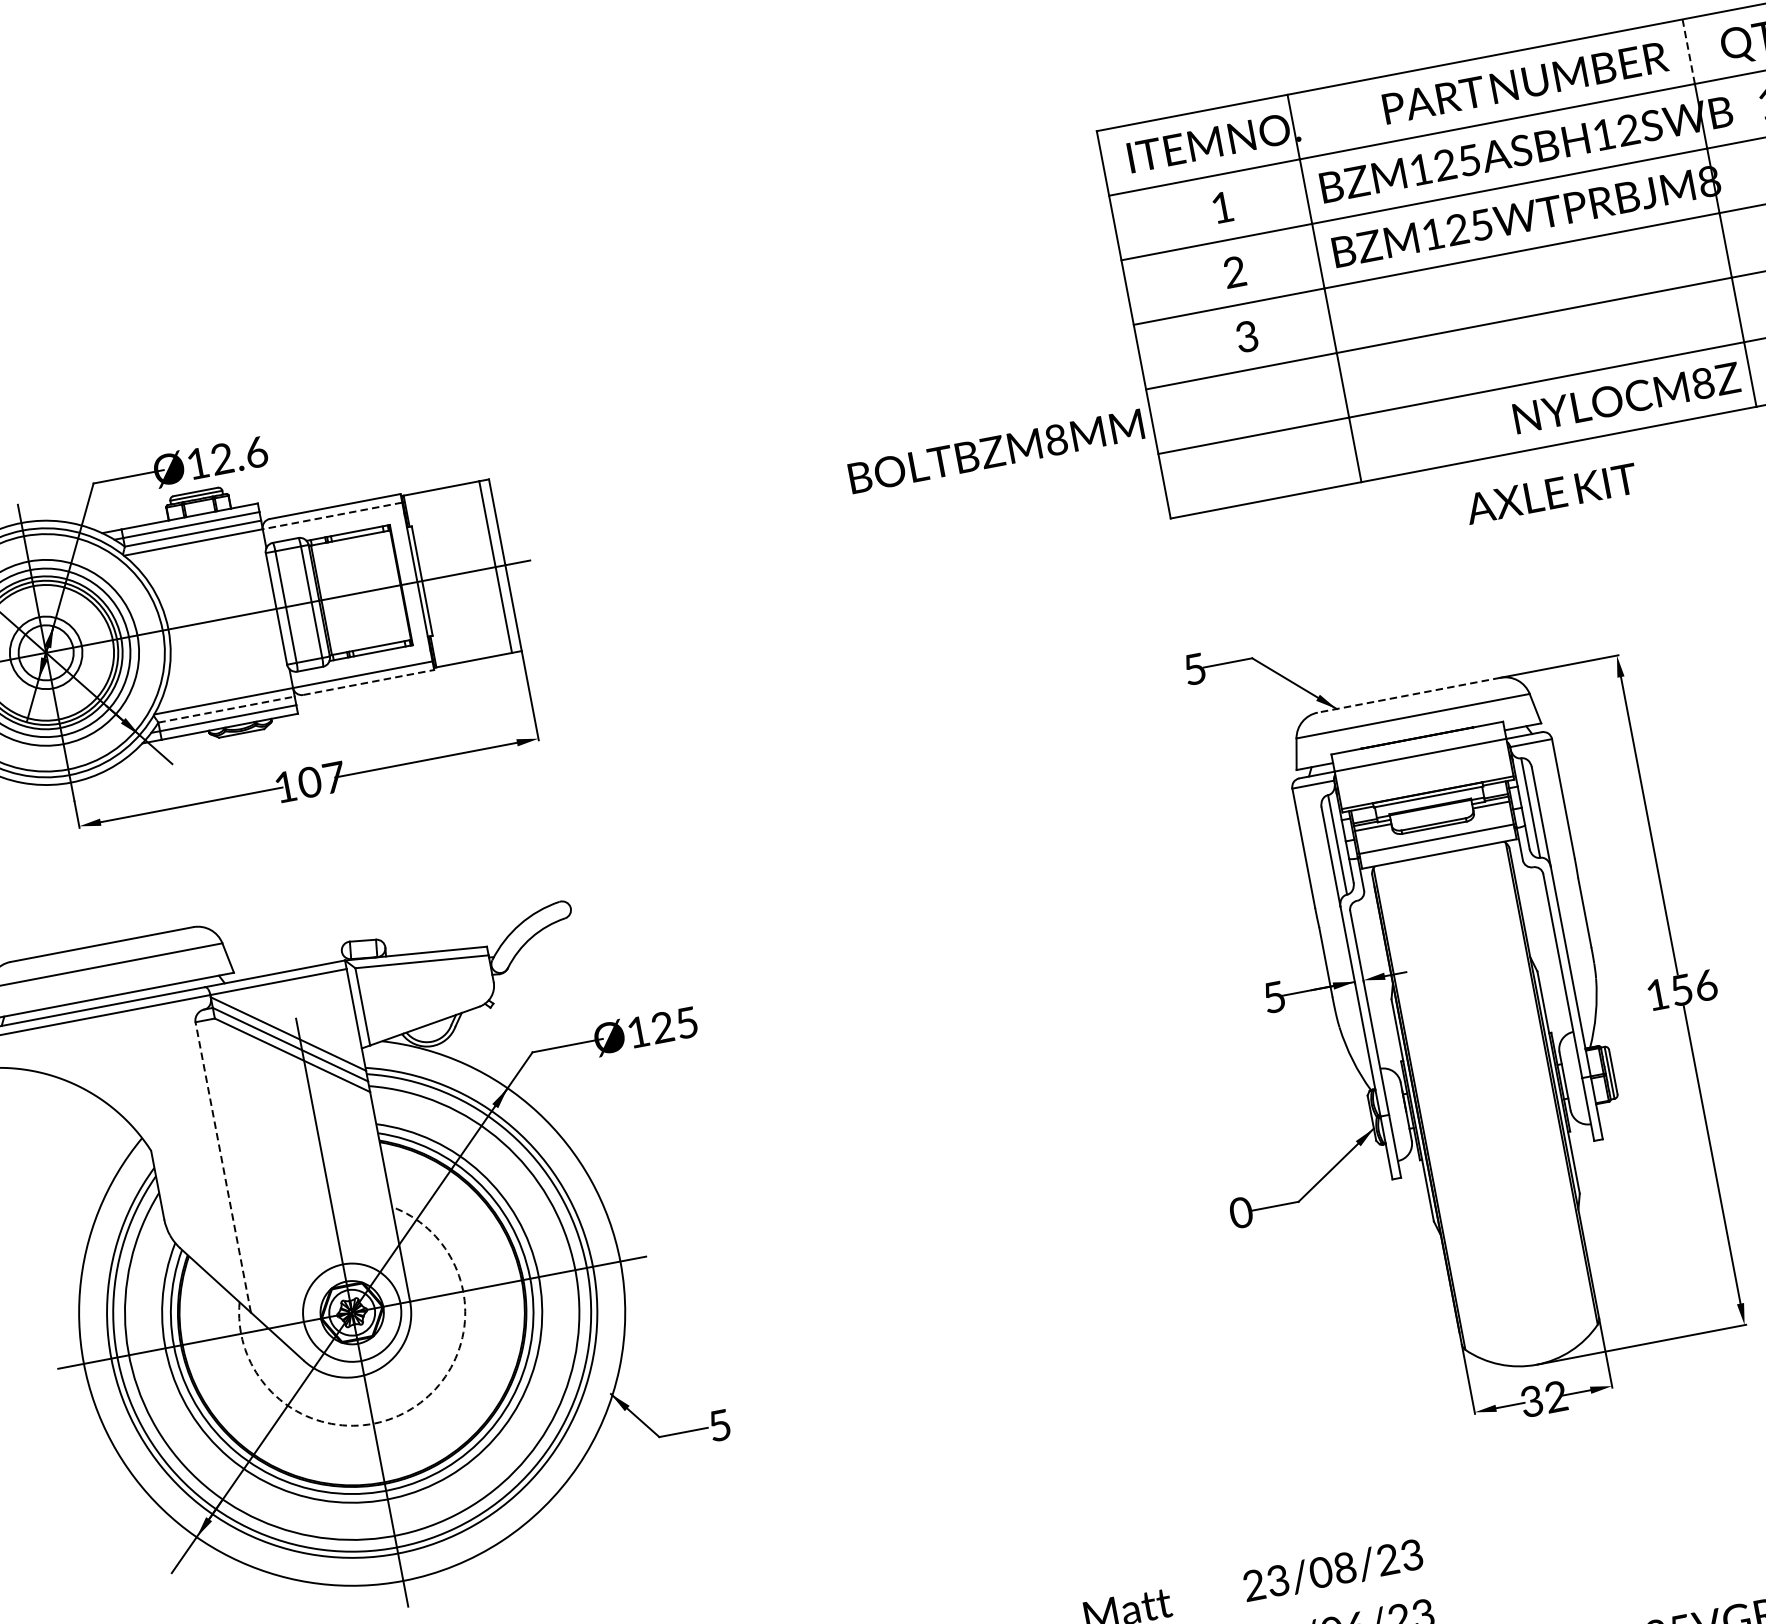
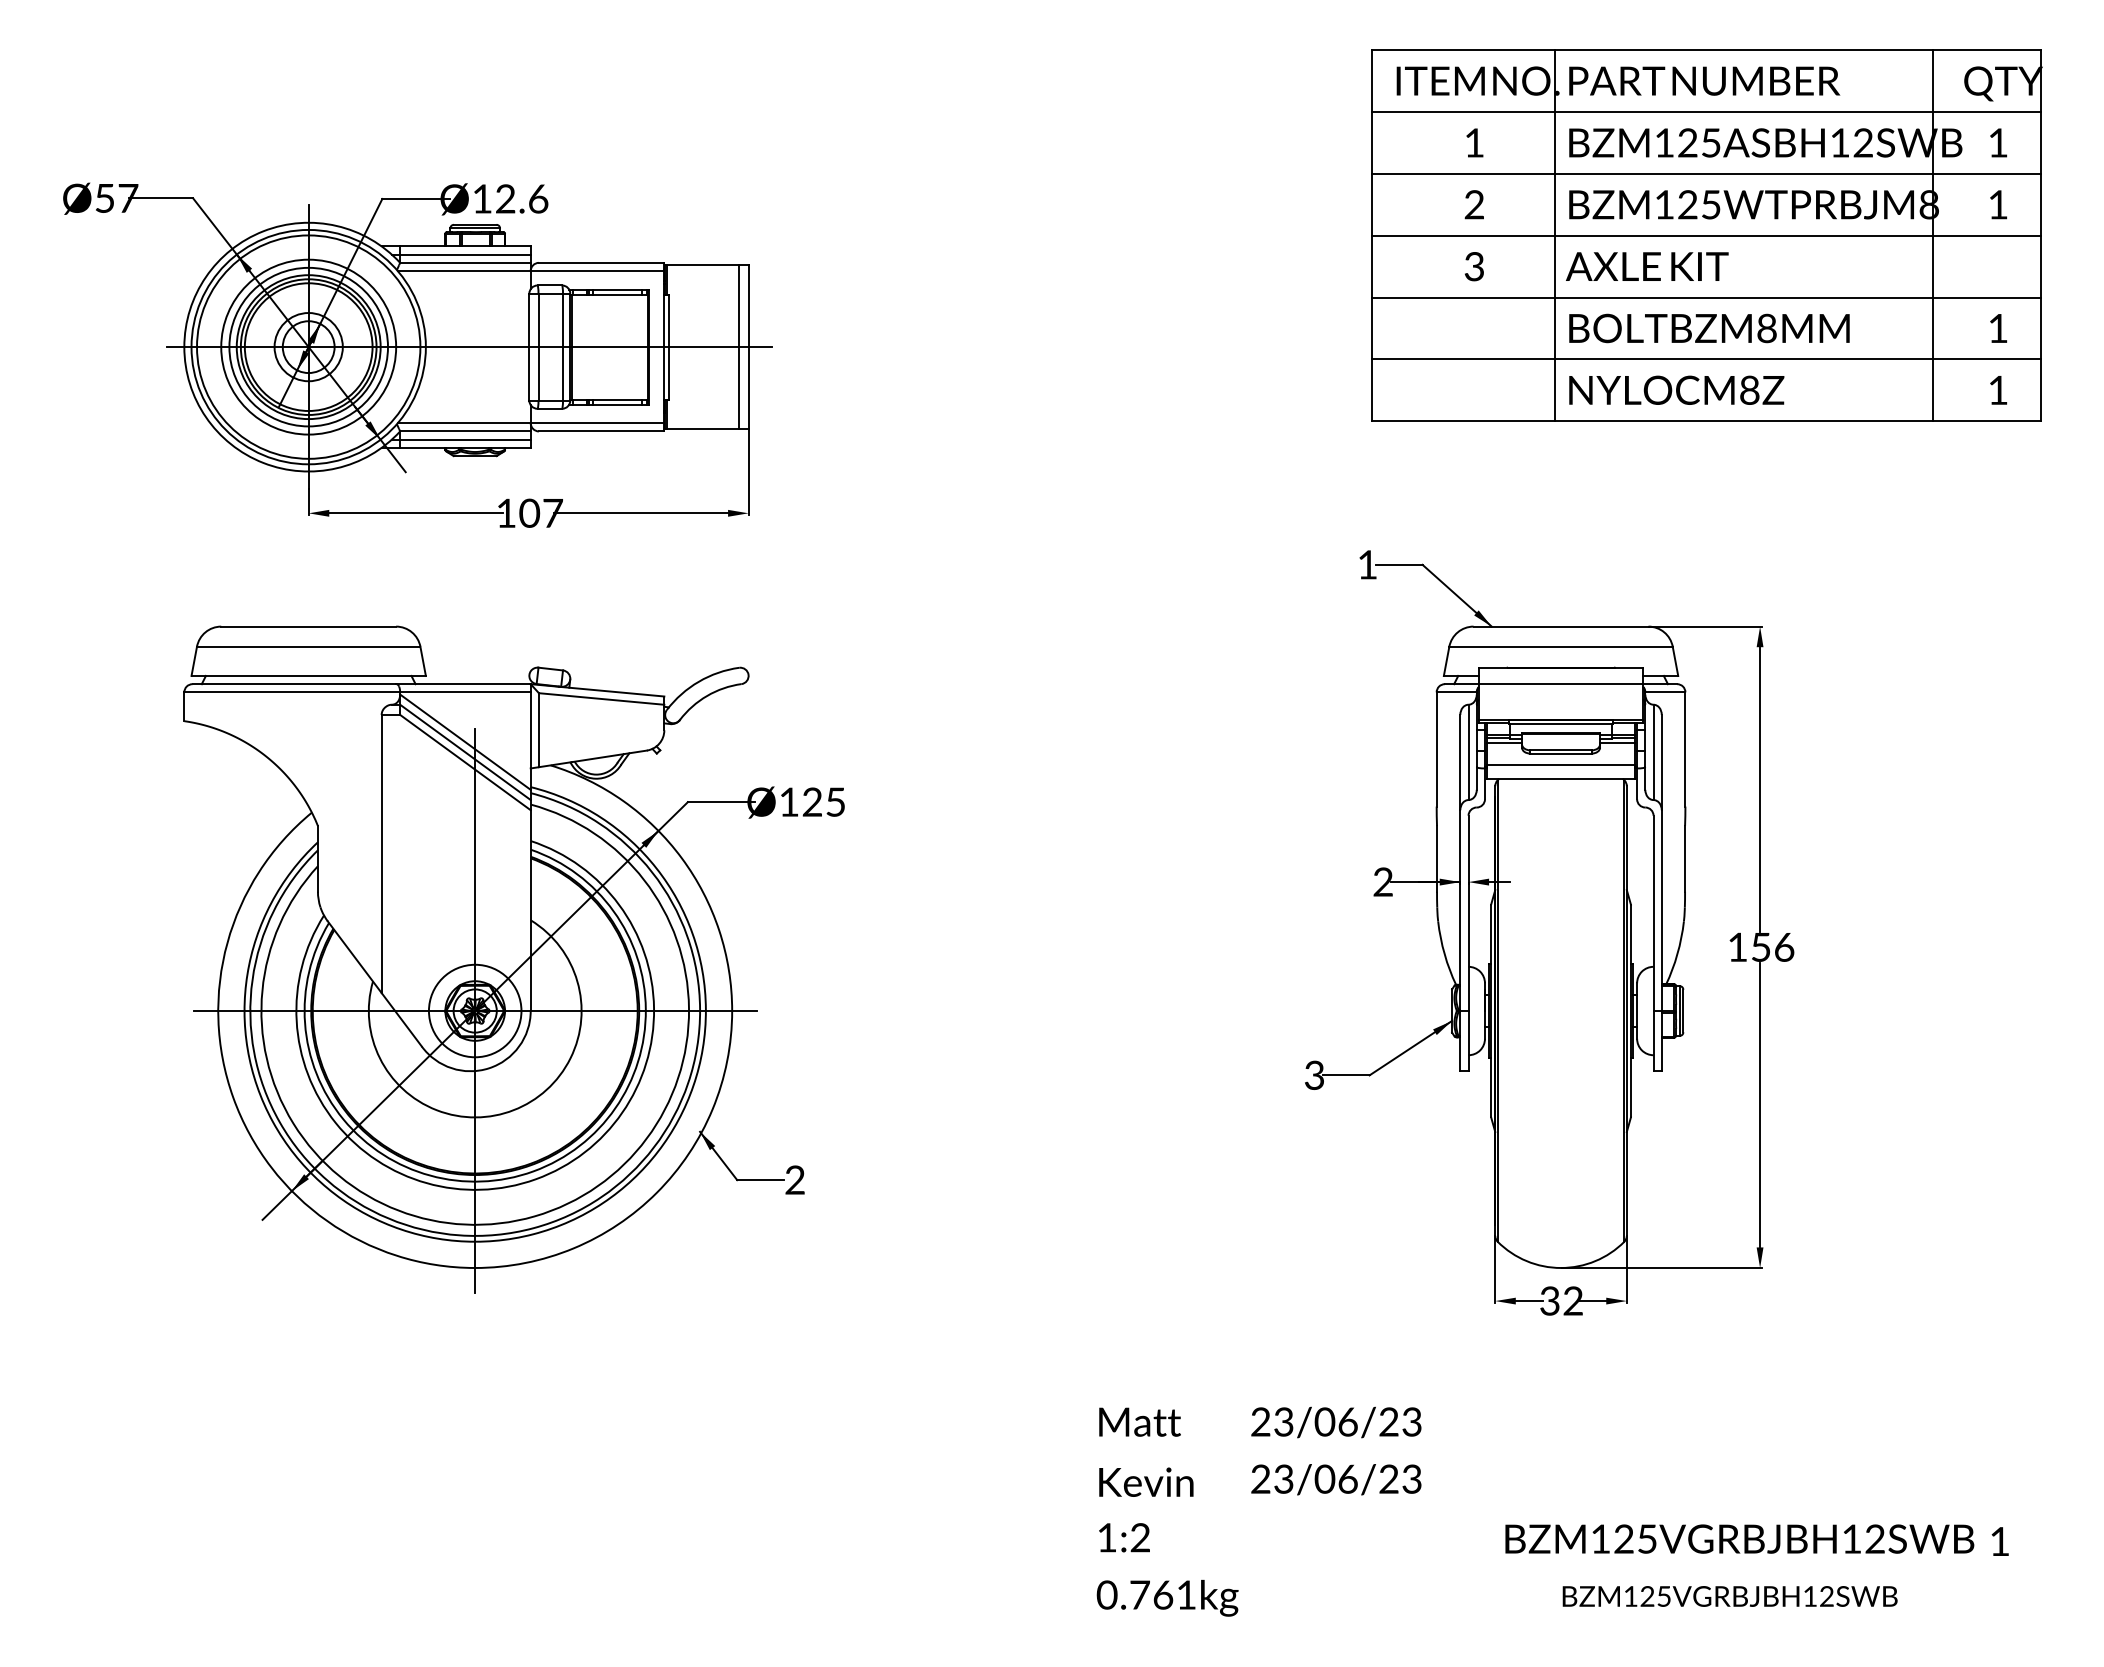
line: (1688, 52) -> (1932, 81), dashed -> solid
text: (1525, 82) -> (1704, 80), moved
text: (1626, 397) -> (1676, 389), moved
text: (996, 451) -> (1709, 328), moved
text: (1551, 493) -> (1647, 266), moved
line: (332, 516) -> (597, 271), dashed -> solid
text: (1194, 668) -> (1367, 564), 5 -> 1
line: (368, 682) -> (601, 431), dashed -> solid
line: (1408, 695) -> (1560, 626), dashed -> solid
line: (226, 709) -> (465, 431), dashed -> solid
text: (1273, 996) -> (1382, 881), 5 -> 2
line: (222, 1166) -> (381, 853), dashed -> solid
text: (1241, 1212) -> (1314, 1075), 0 -> 3
arc: (411, 1408) -> (513, 1110), dashed -> solid
text: (719, 1424) -> (794, 1179), 5 -> 2
text: (1344, 1567) -> (1347, 1421), 23/08/23 -> 23/06/23

